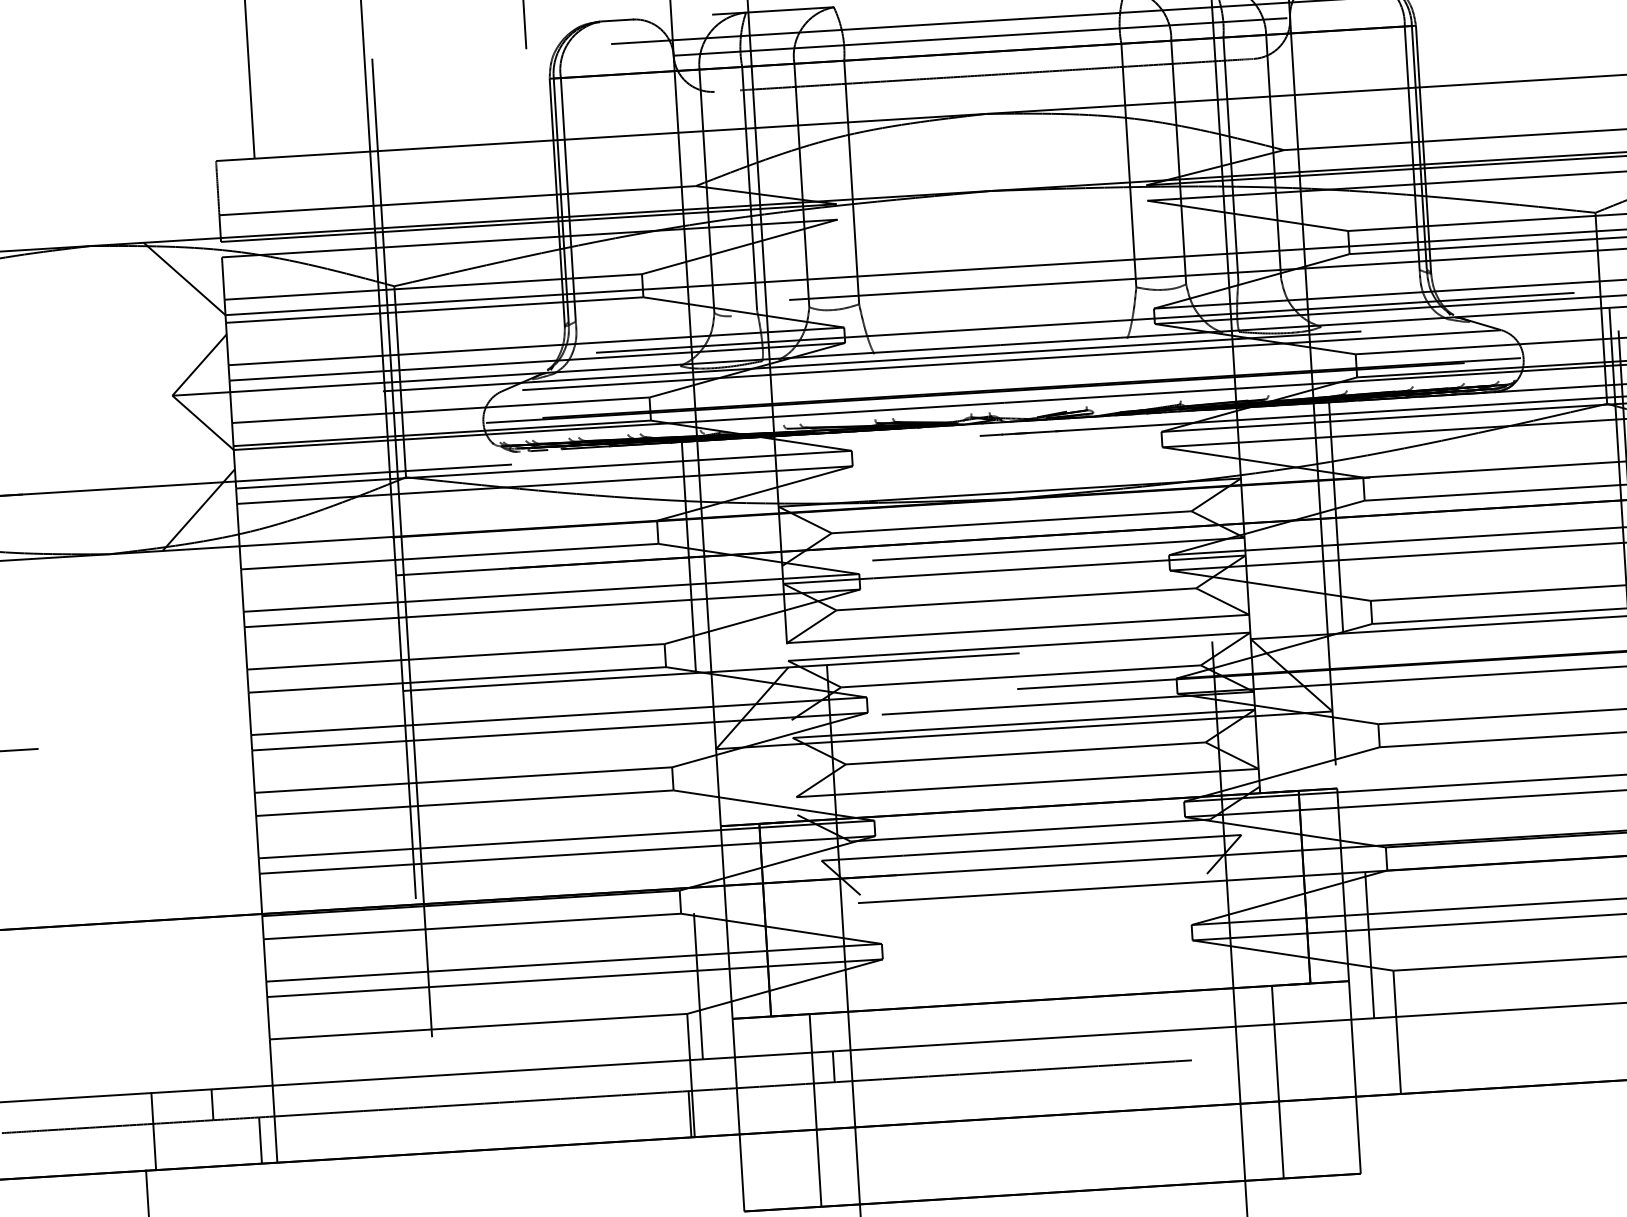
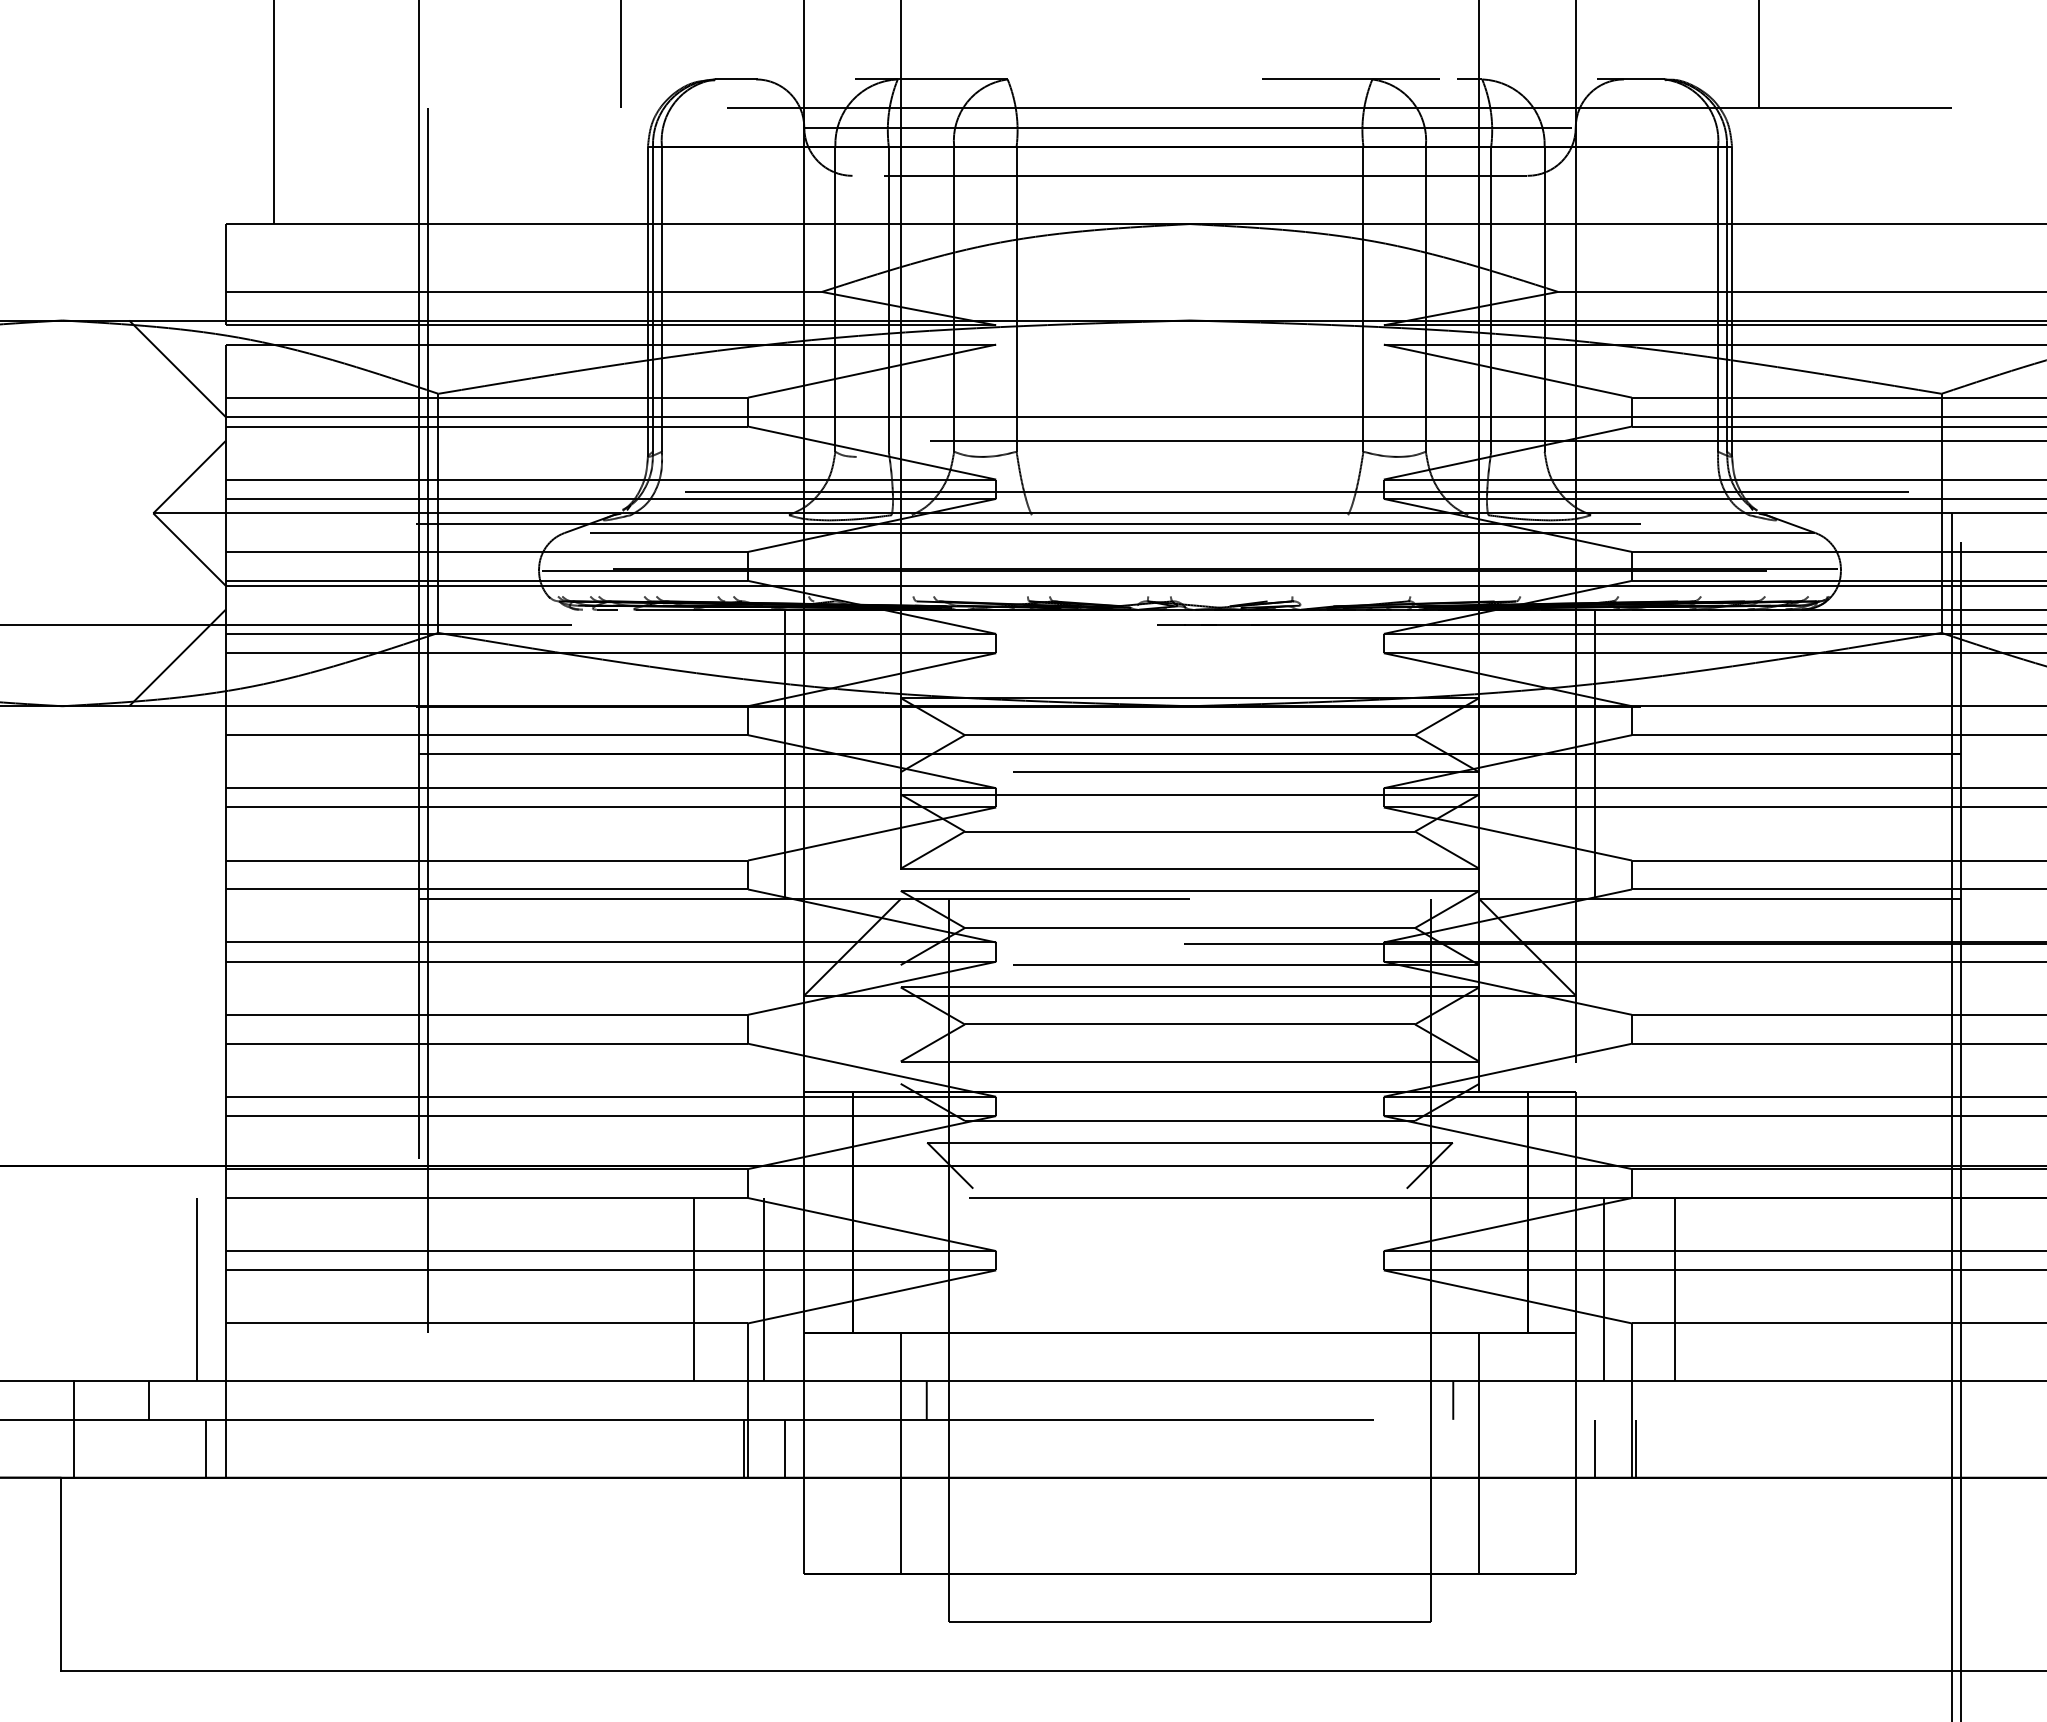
line: (1425, 941) -> (1674, 1289), added
line: (641, 989) -> (693, 1289), added
line: (245, 1013) -> (197, 1289), added
line: (1254, 1041) -> (1453, 1400), added
line: (1403, 1070) -> (1636, 1448), added
line: (1370, 1072) -> (1595, 1448), added
line: (722, 1112) -> (784, 1448), added

